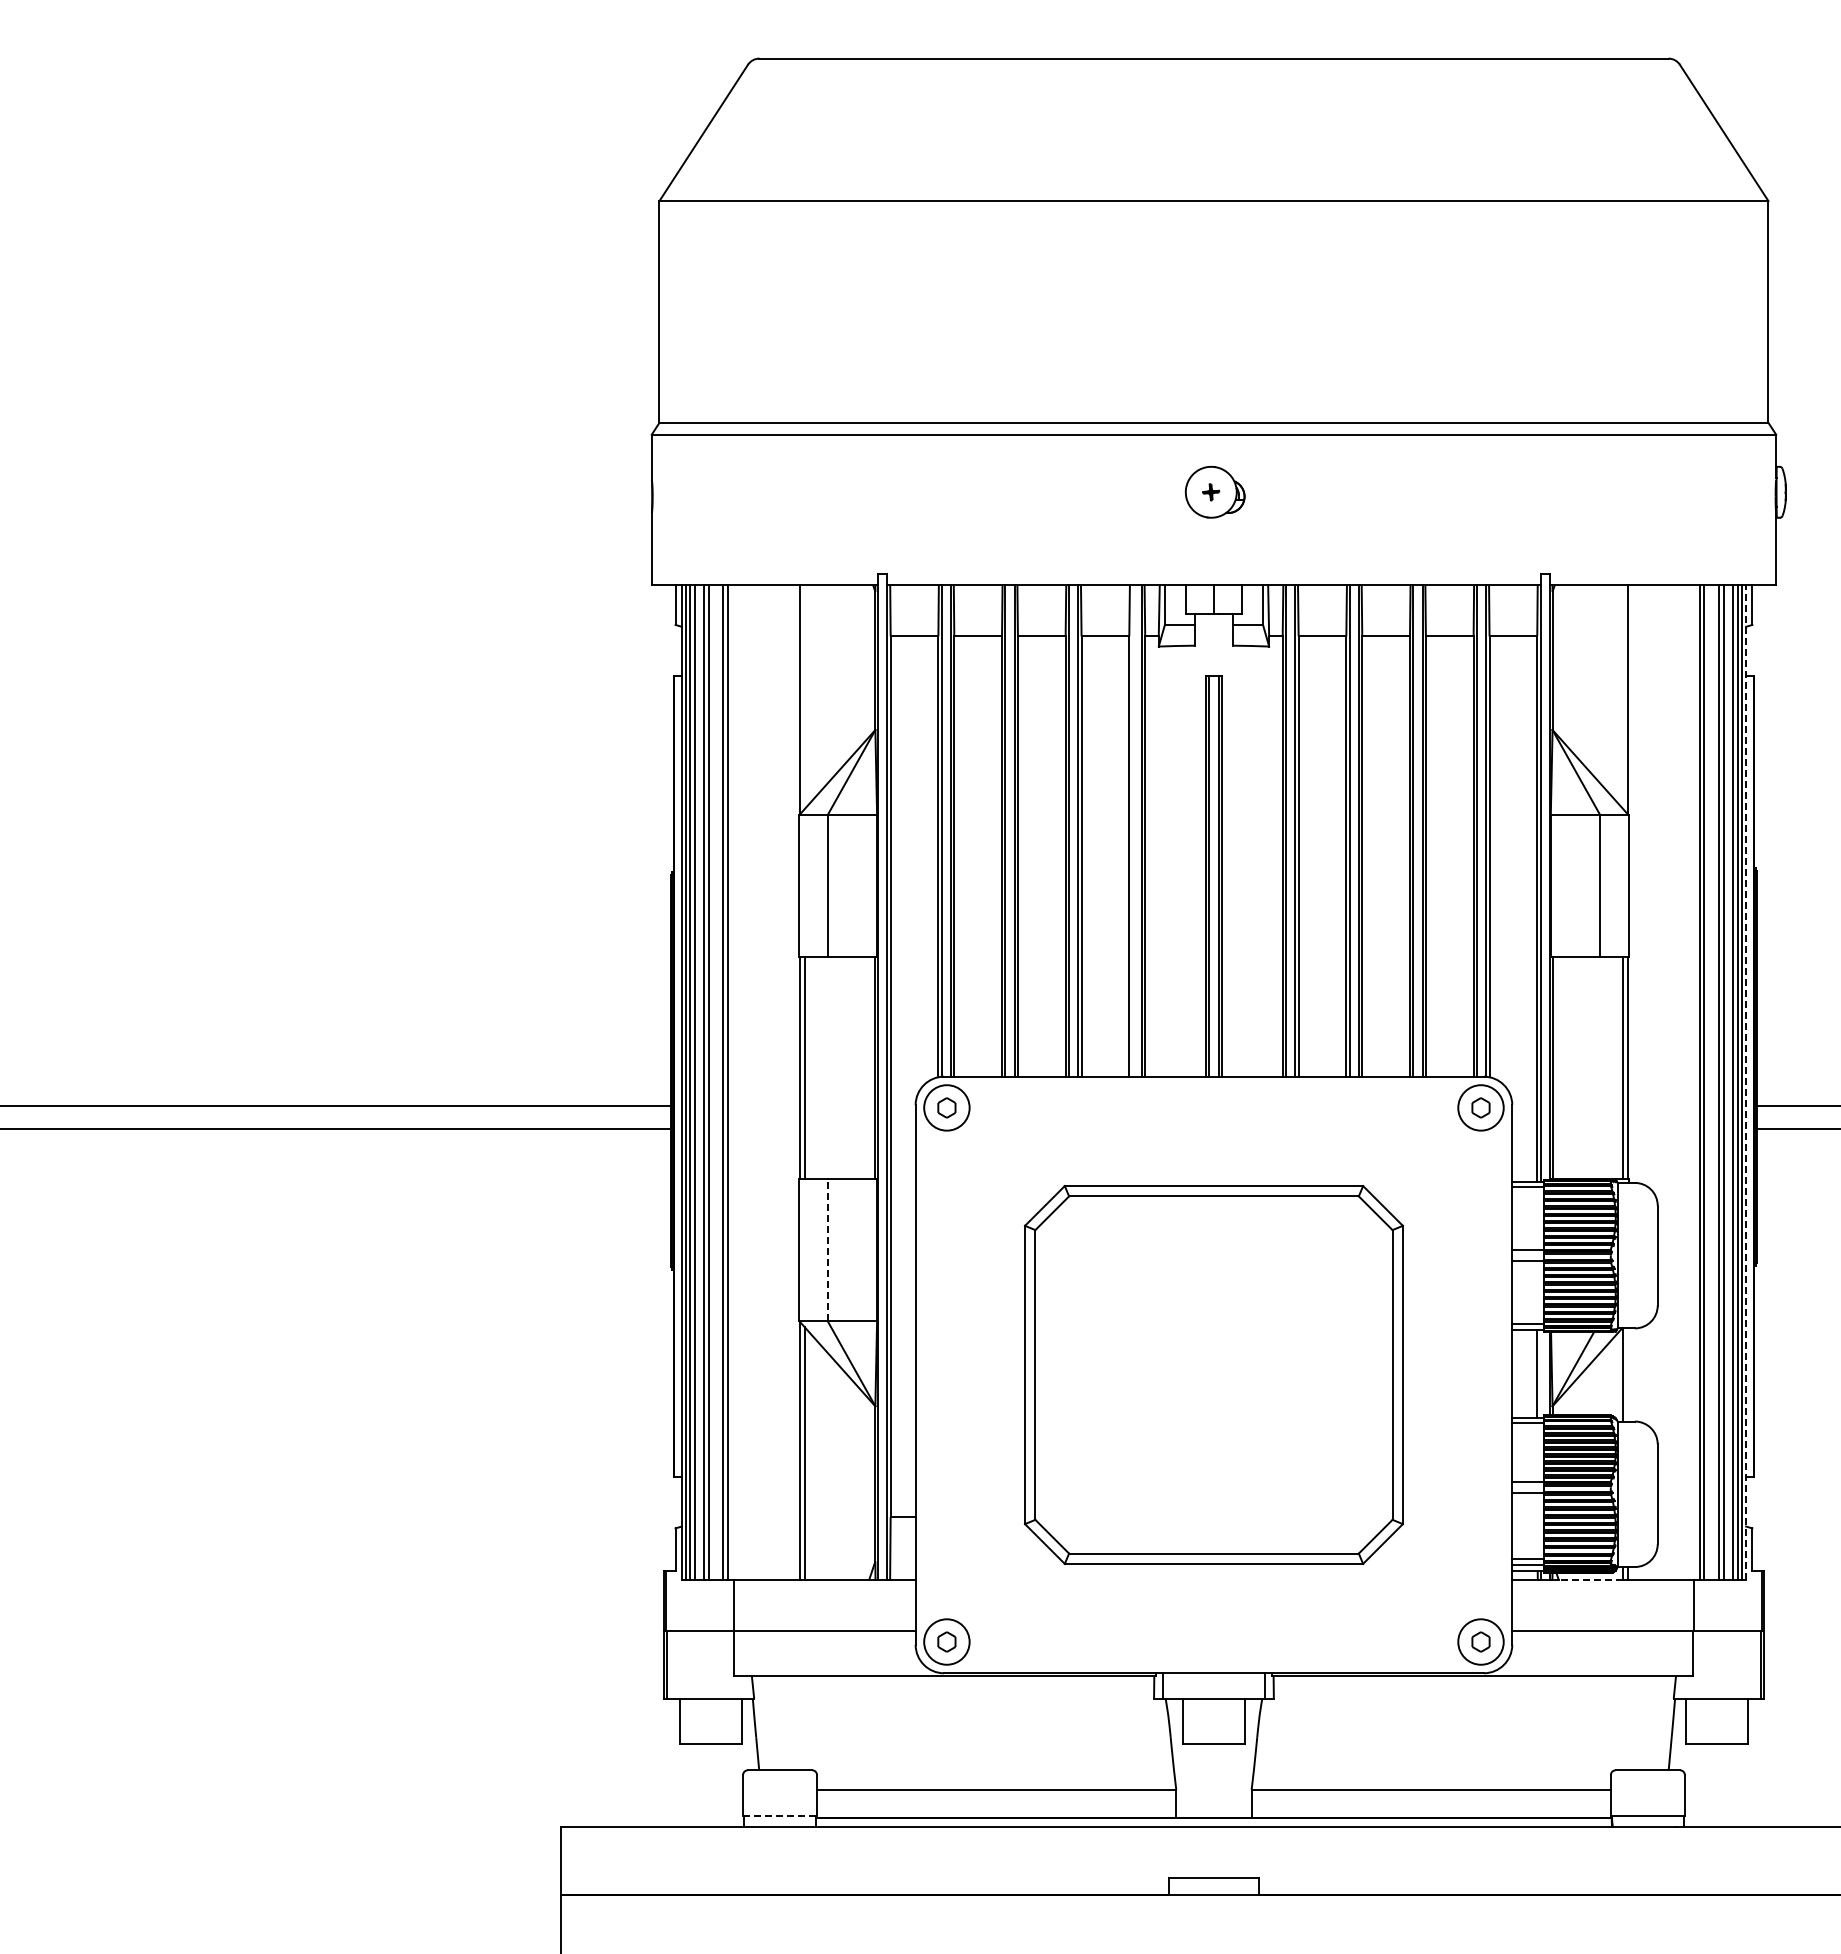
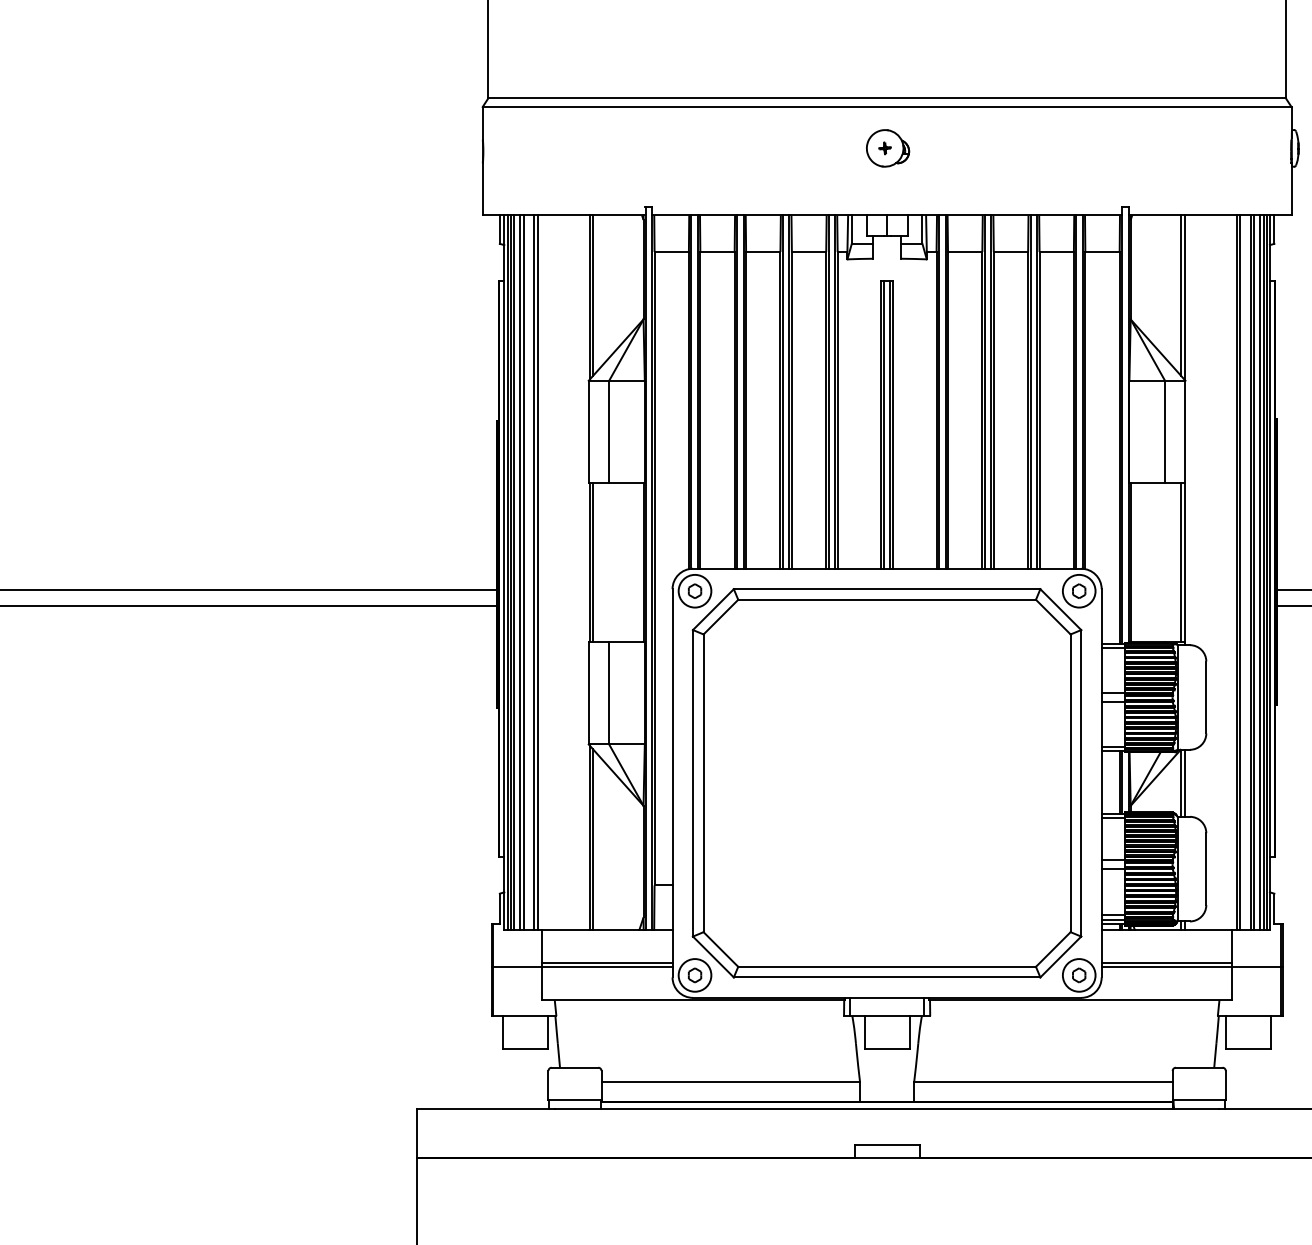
line: (804, 696) -> (592, 295), added
line: (1623, 696) -> (1181, 295), added
line: (1132, 830) -> (828, 391), added
line: (1746, 1081) -> (1270, 572), dashed -> solid
line: (827, 1249) -> (609, 693), dashed -> solid
line: (1540, 1373) -> (1121, 782), added
part: (1213, 1374) -> (886, 782), size x1.43
line: (1627, 1374) -> (1184, 782), added
line: (1590, 1579) -> (1157, 930), dashed -> solid
line: (824, 1624) -> (606, 962), added
line: (1602, 1624) -> (1166, 962), added
line: (780, 1815) -> (575, 1100), dashed -> solid

